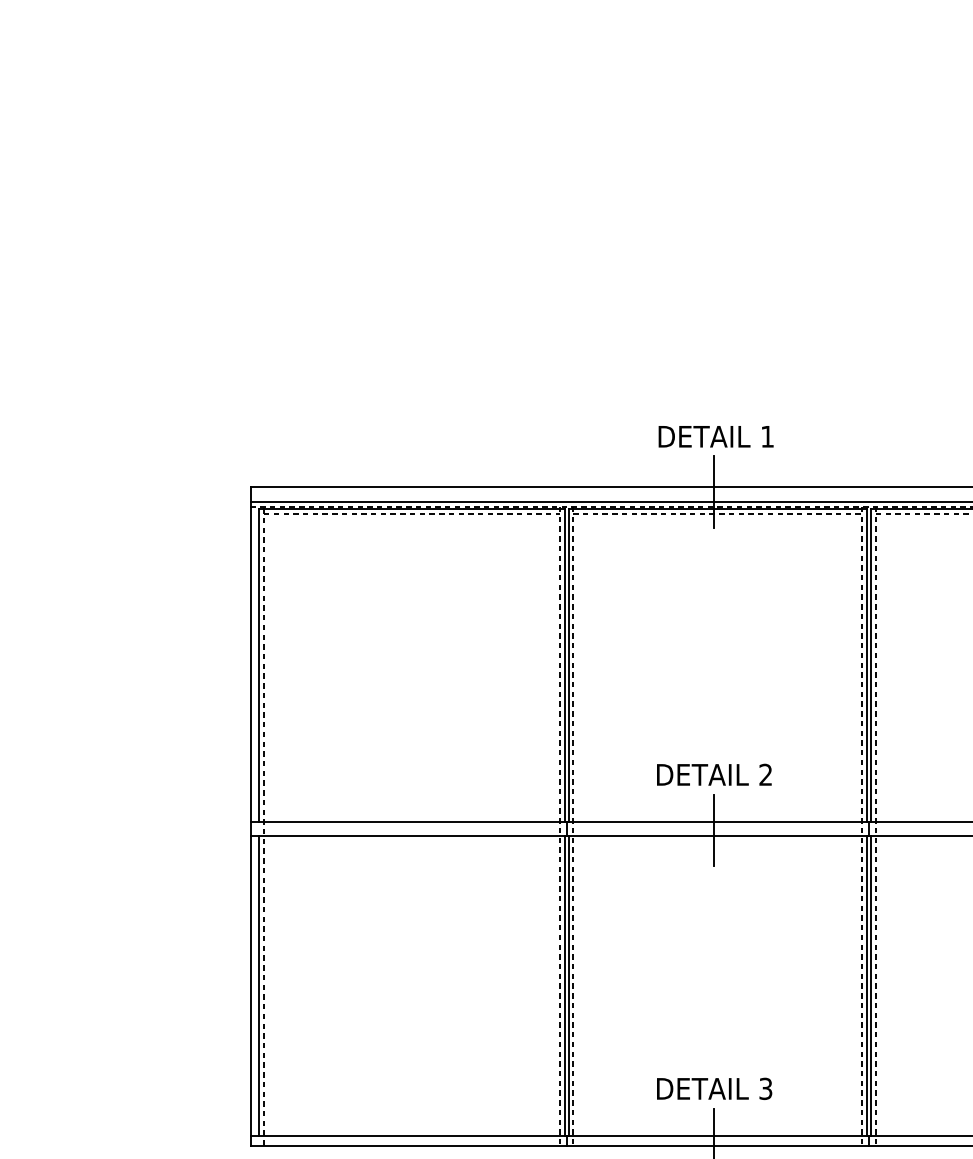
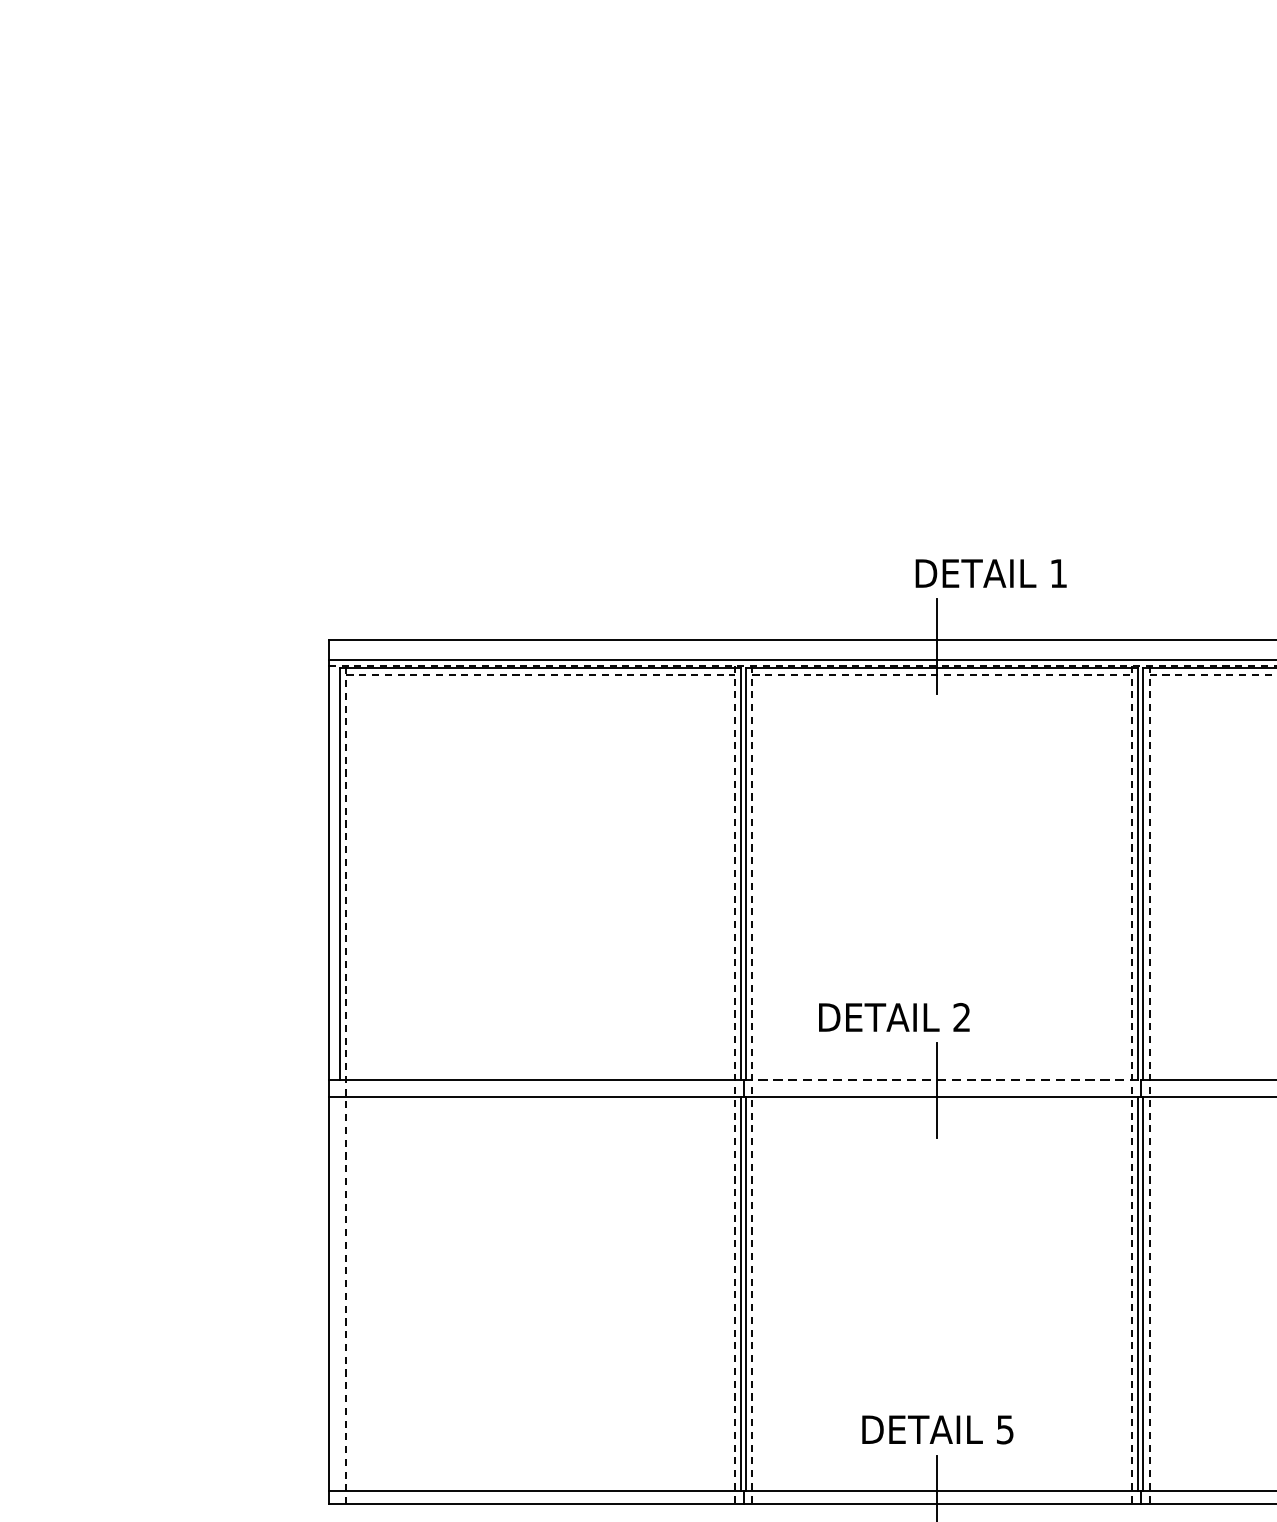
text: (715, 436) -> (990, 573), moved
text: (714, 774) -> (894, 1017), moved
line: (718, 822) -> (943, 1080), solid -> dashed
line: (259, 985) -> (340, 1294), removed
text: (766, 1088) -> (1006, 1429), 3 -> 5

